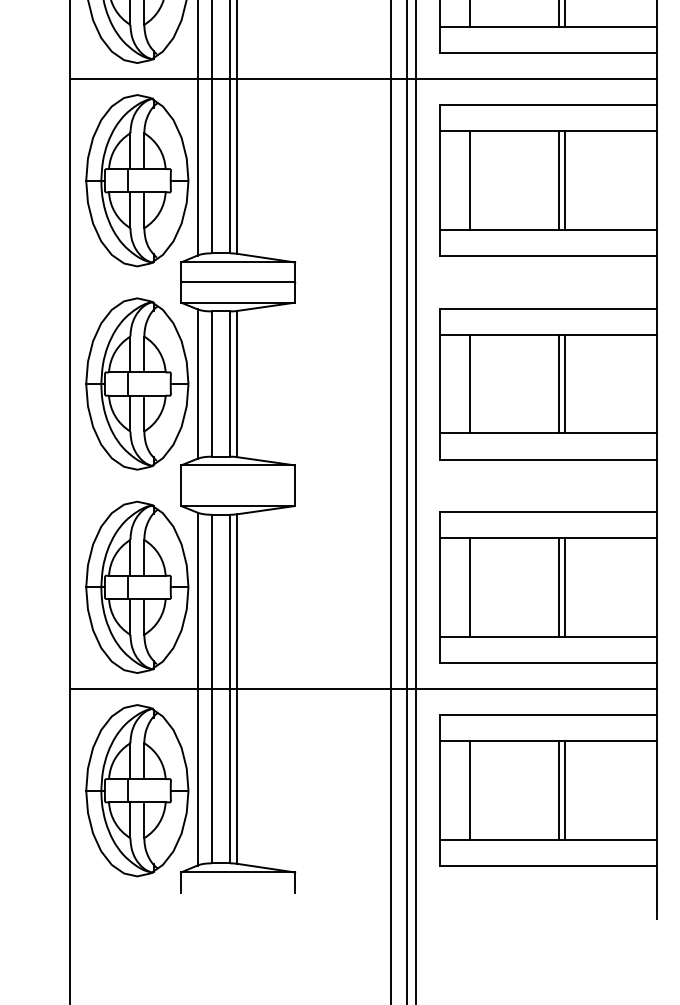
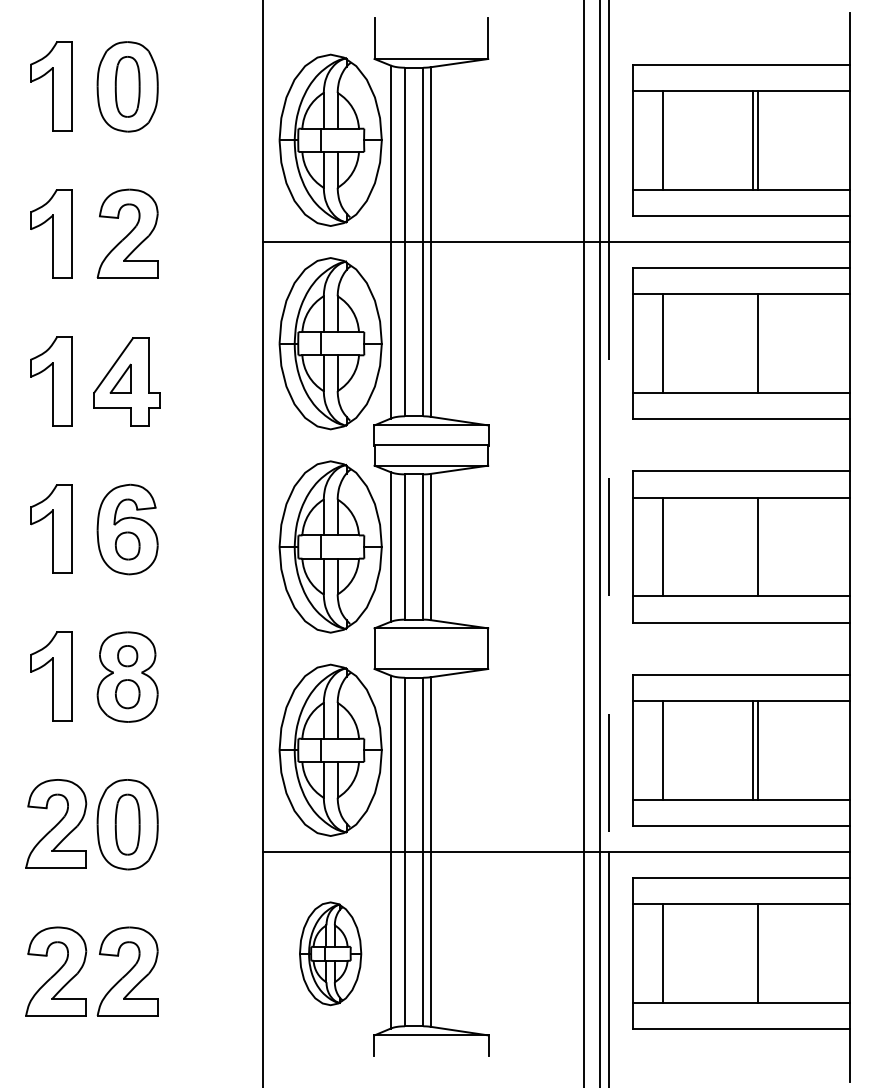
line: (559, 180) -> (752, 343), removed
line: (559, 383) -> (752, 546), removed
line: (416, 384) -> (609, 547), solid -> dashed
part: (137, 790) -> (330, 953), size x0.6
line: (559, 790) -> (752, 953), removed

